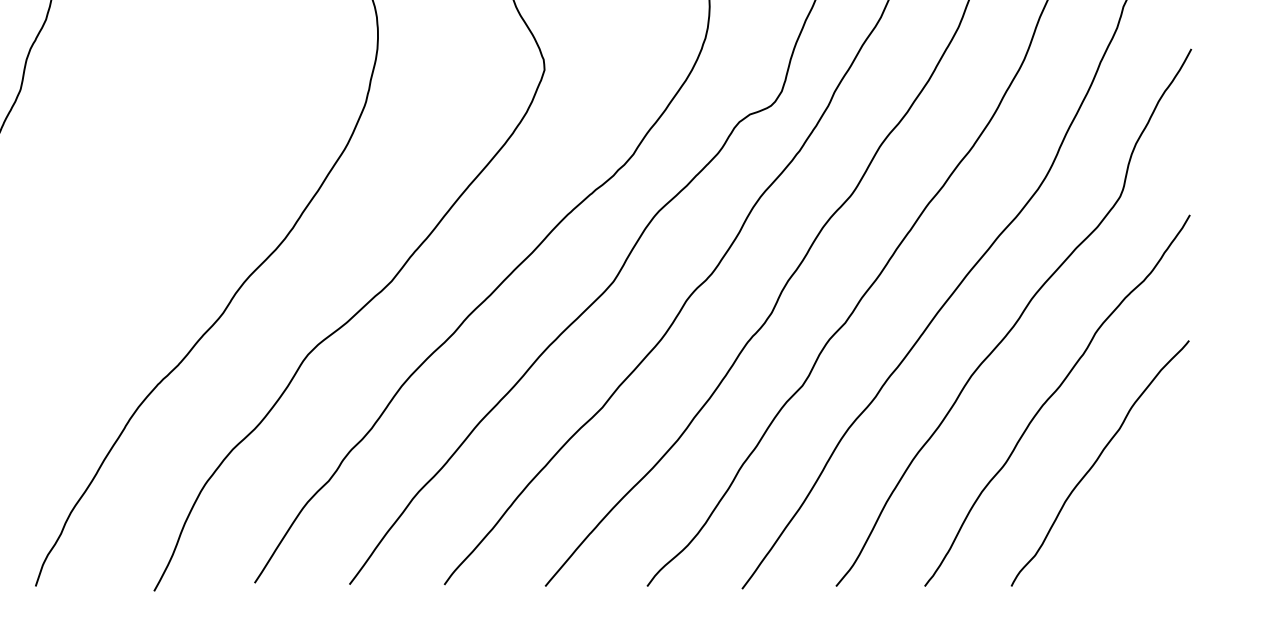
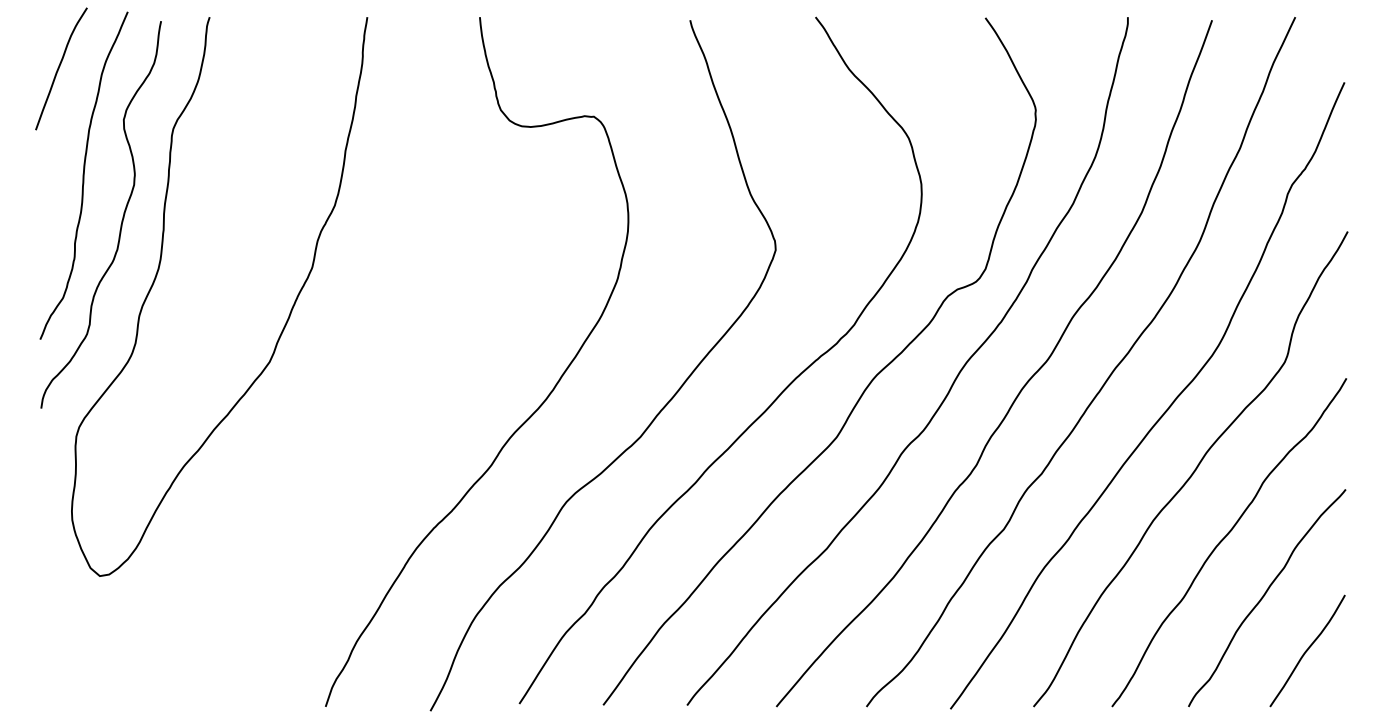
curve: (1145, 522) -> (1307, 650), added

